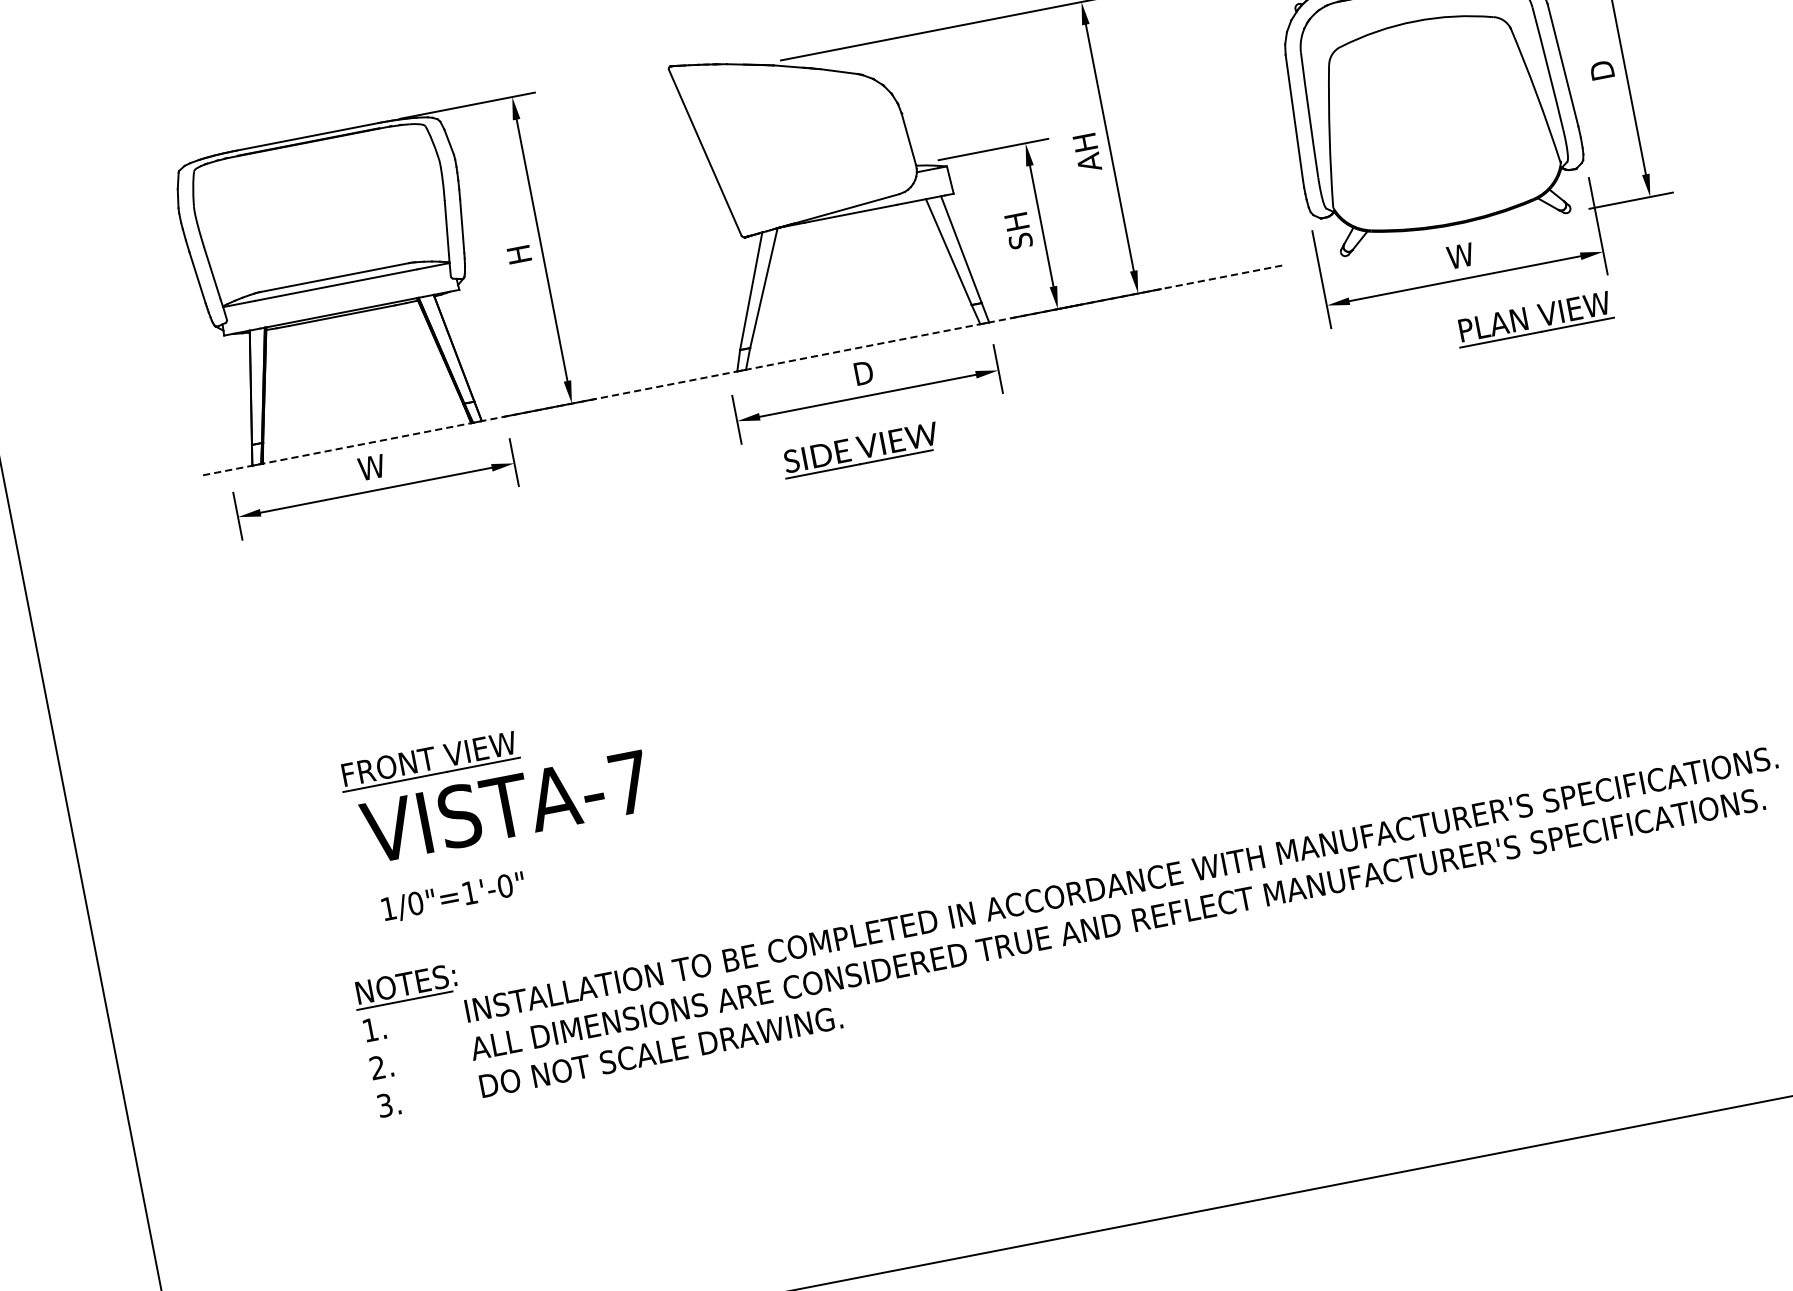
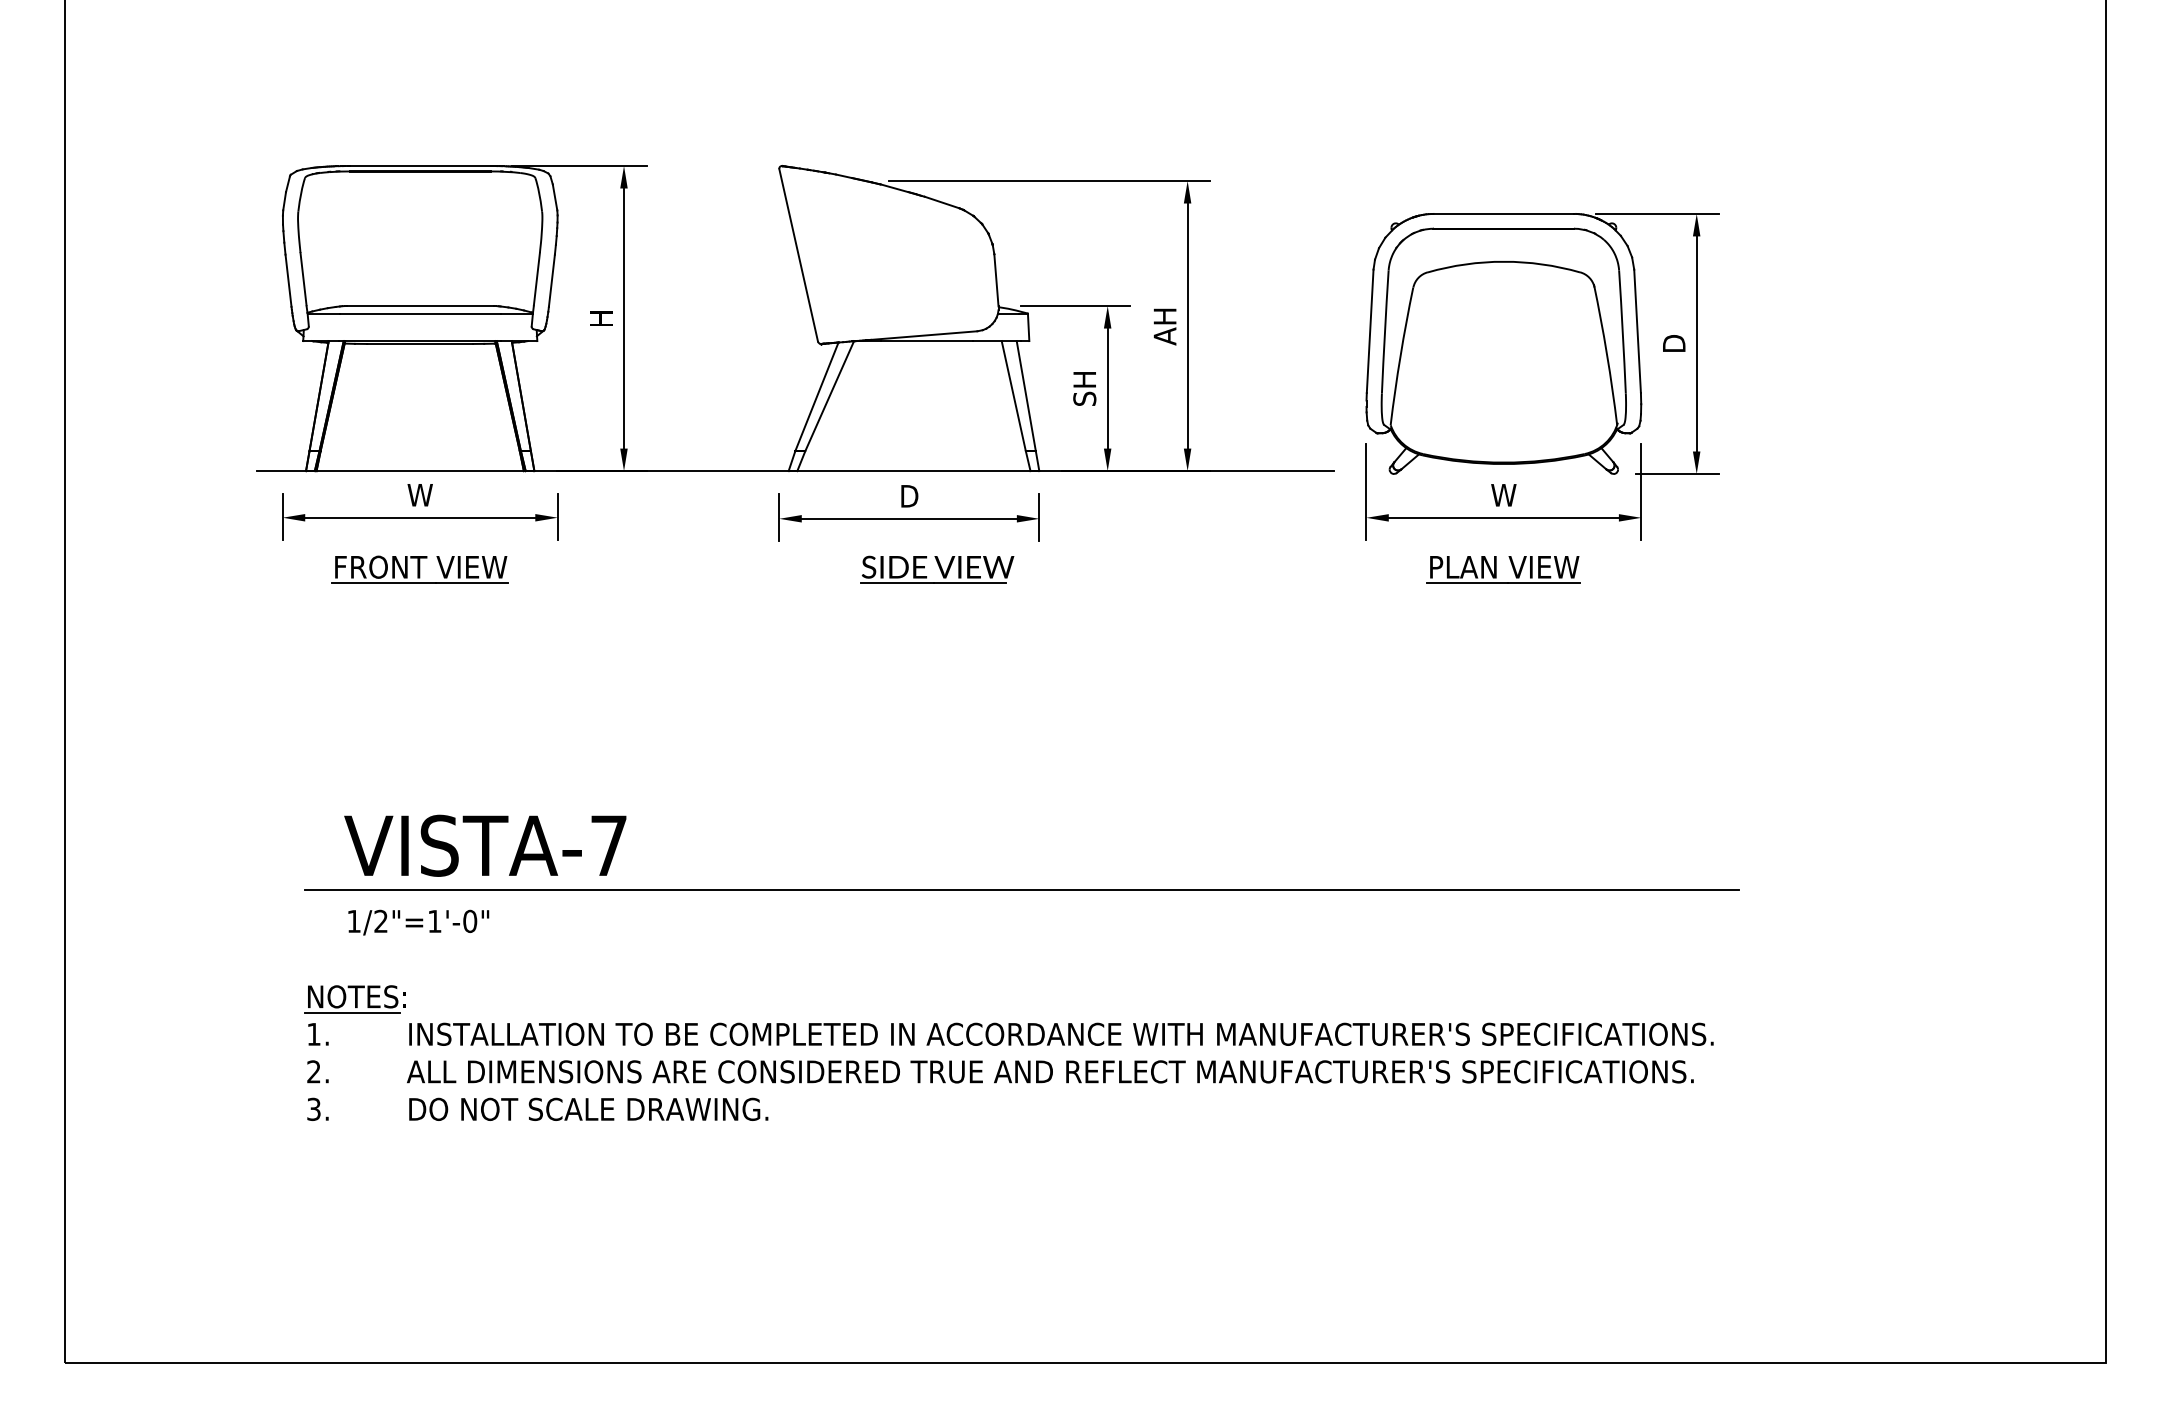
part: (1527, 320) -> (1496, 569), moved
line: (744, 370) -> (795, 471), dashed -> solid
part: (860, 450) -> (937, 569), moved
line: (1053, 746) -> (1022, 889), added
part: (428, 761) -> (419, 569), moved
text: (416, 903) -> (381, 921), 1/0"=1'-0" -> 1/2"=1'-0"

